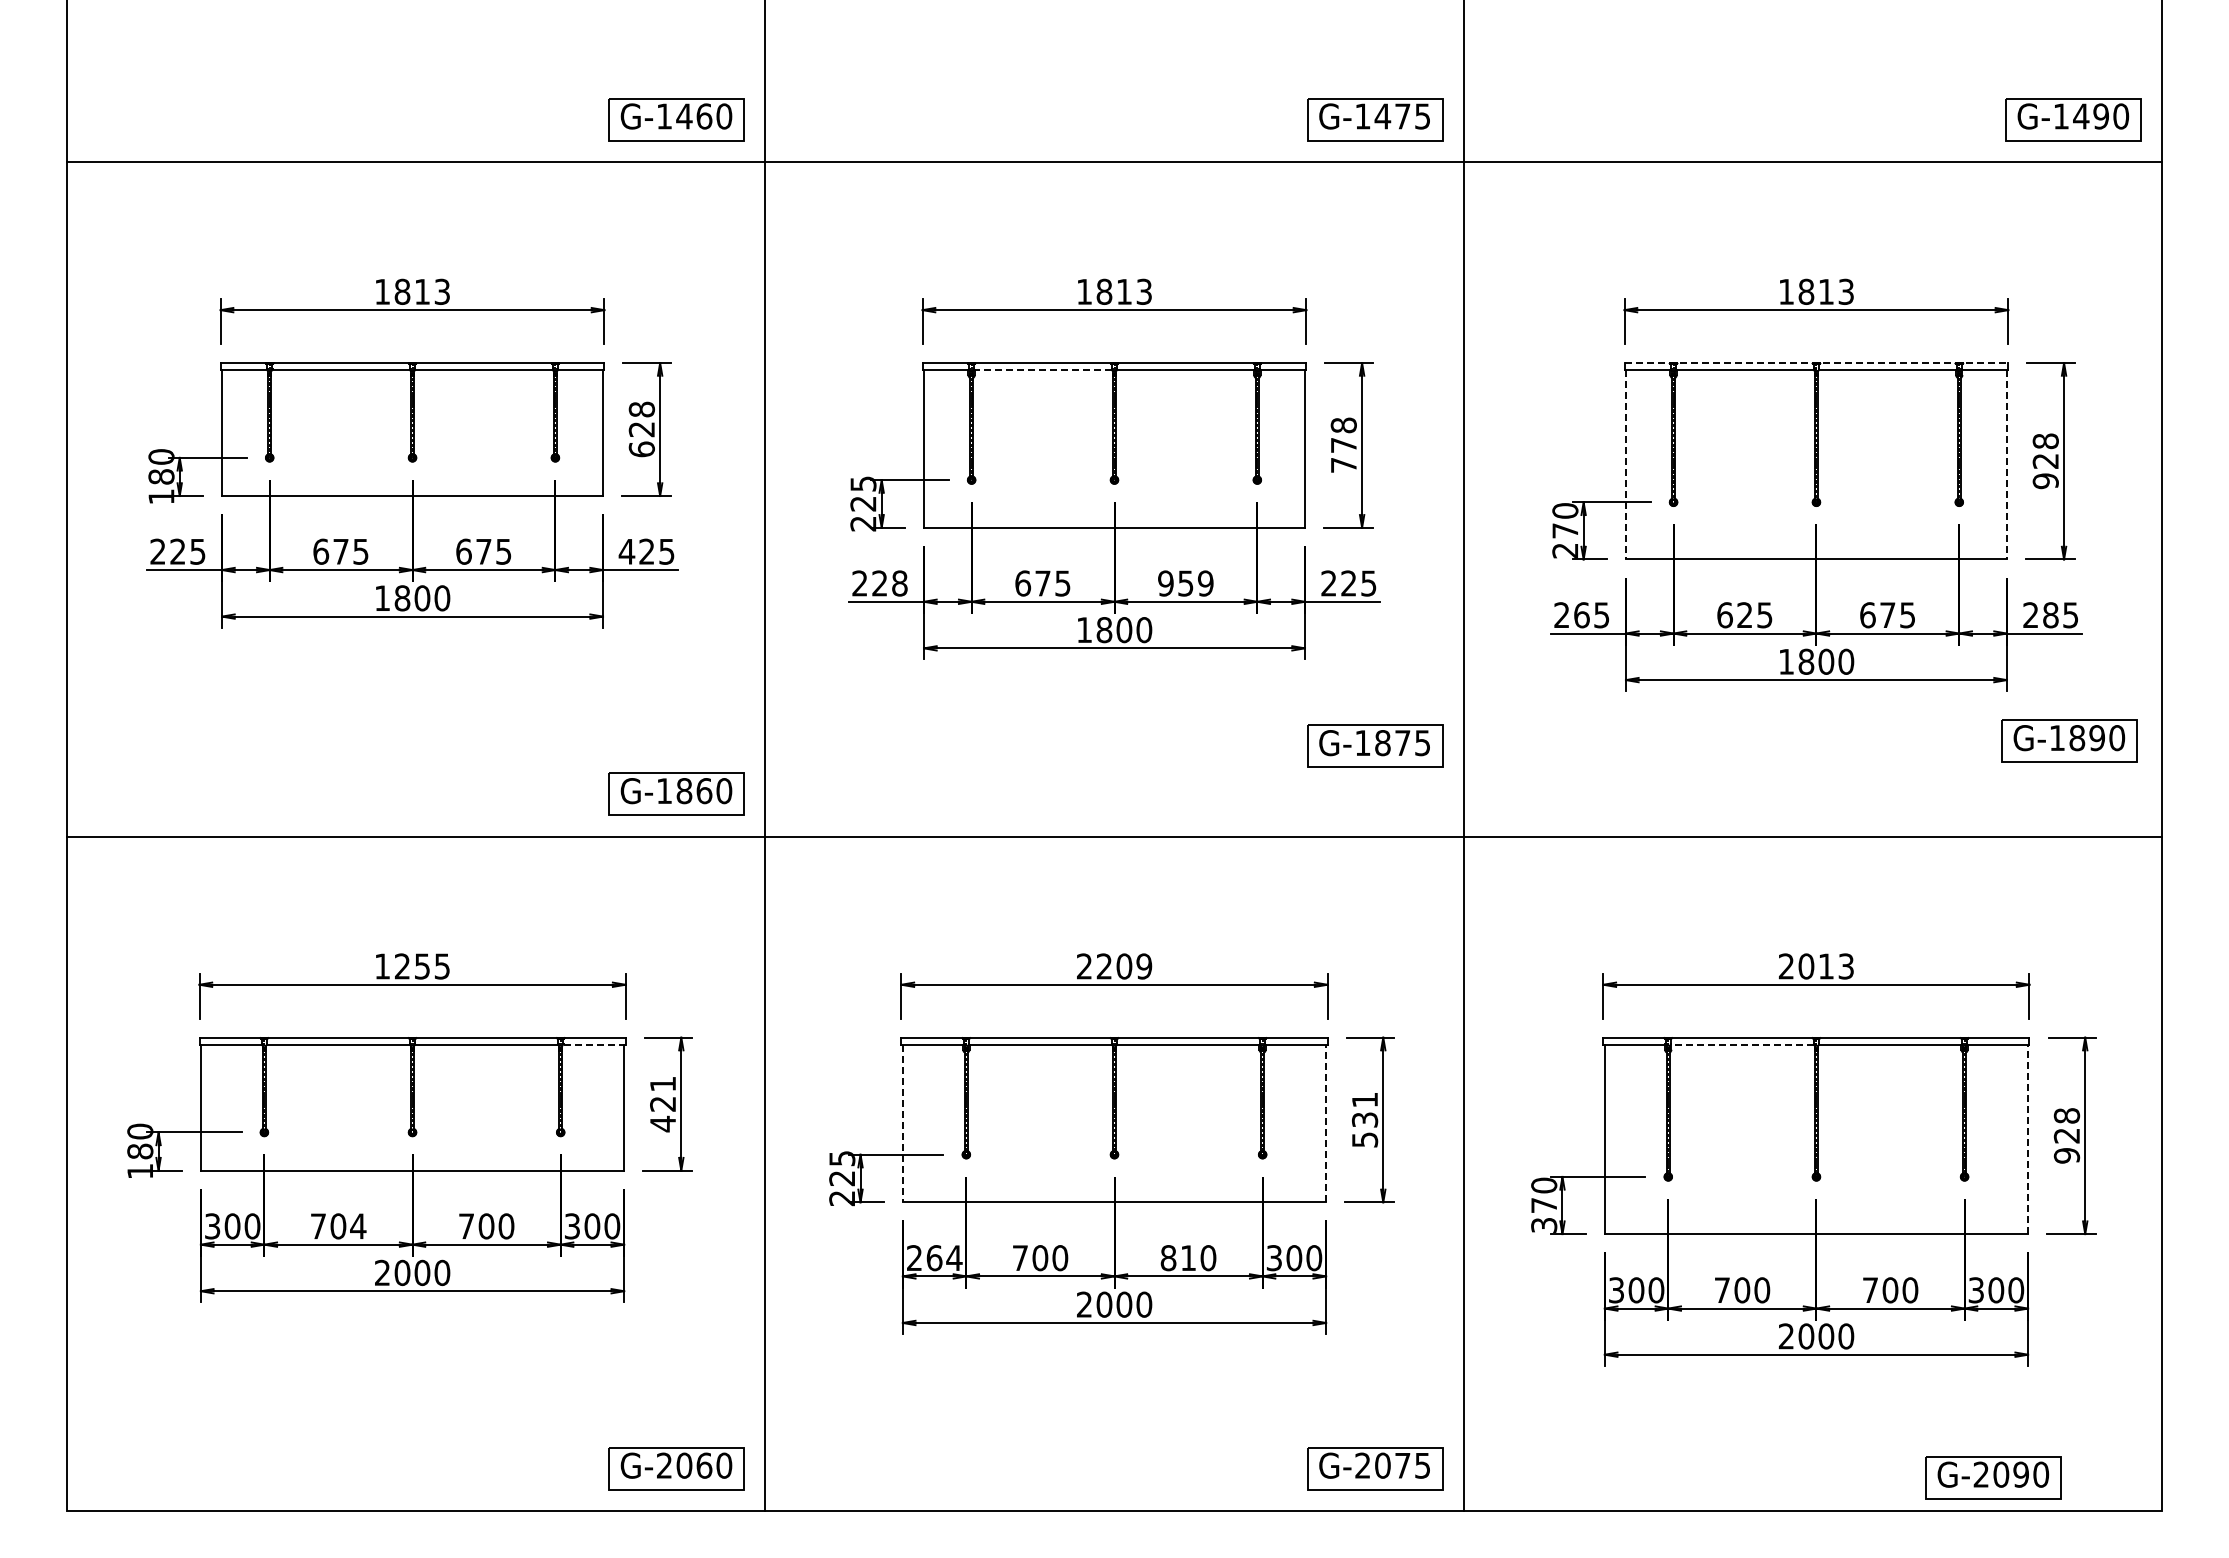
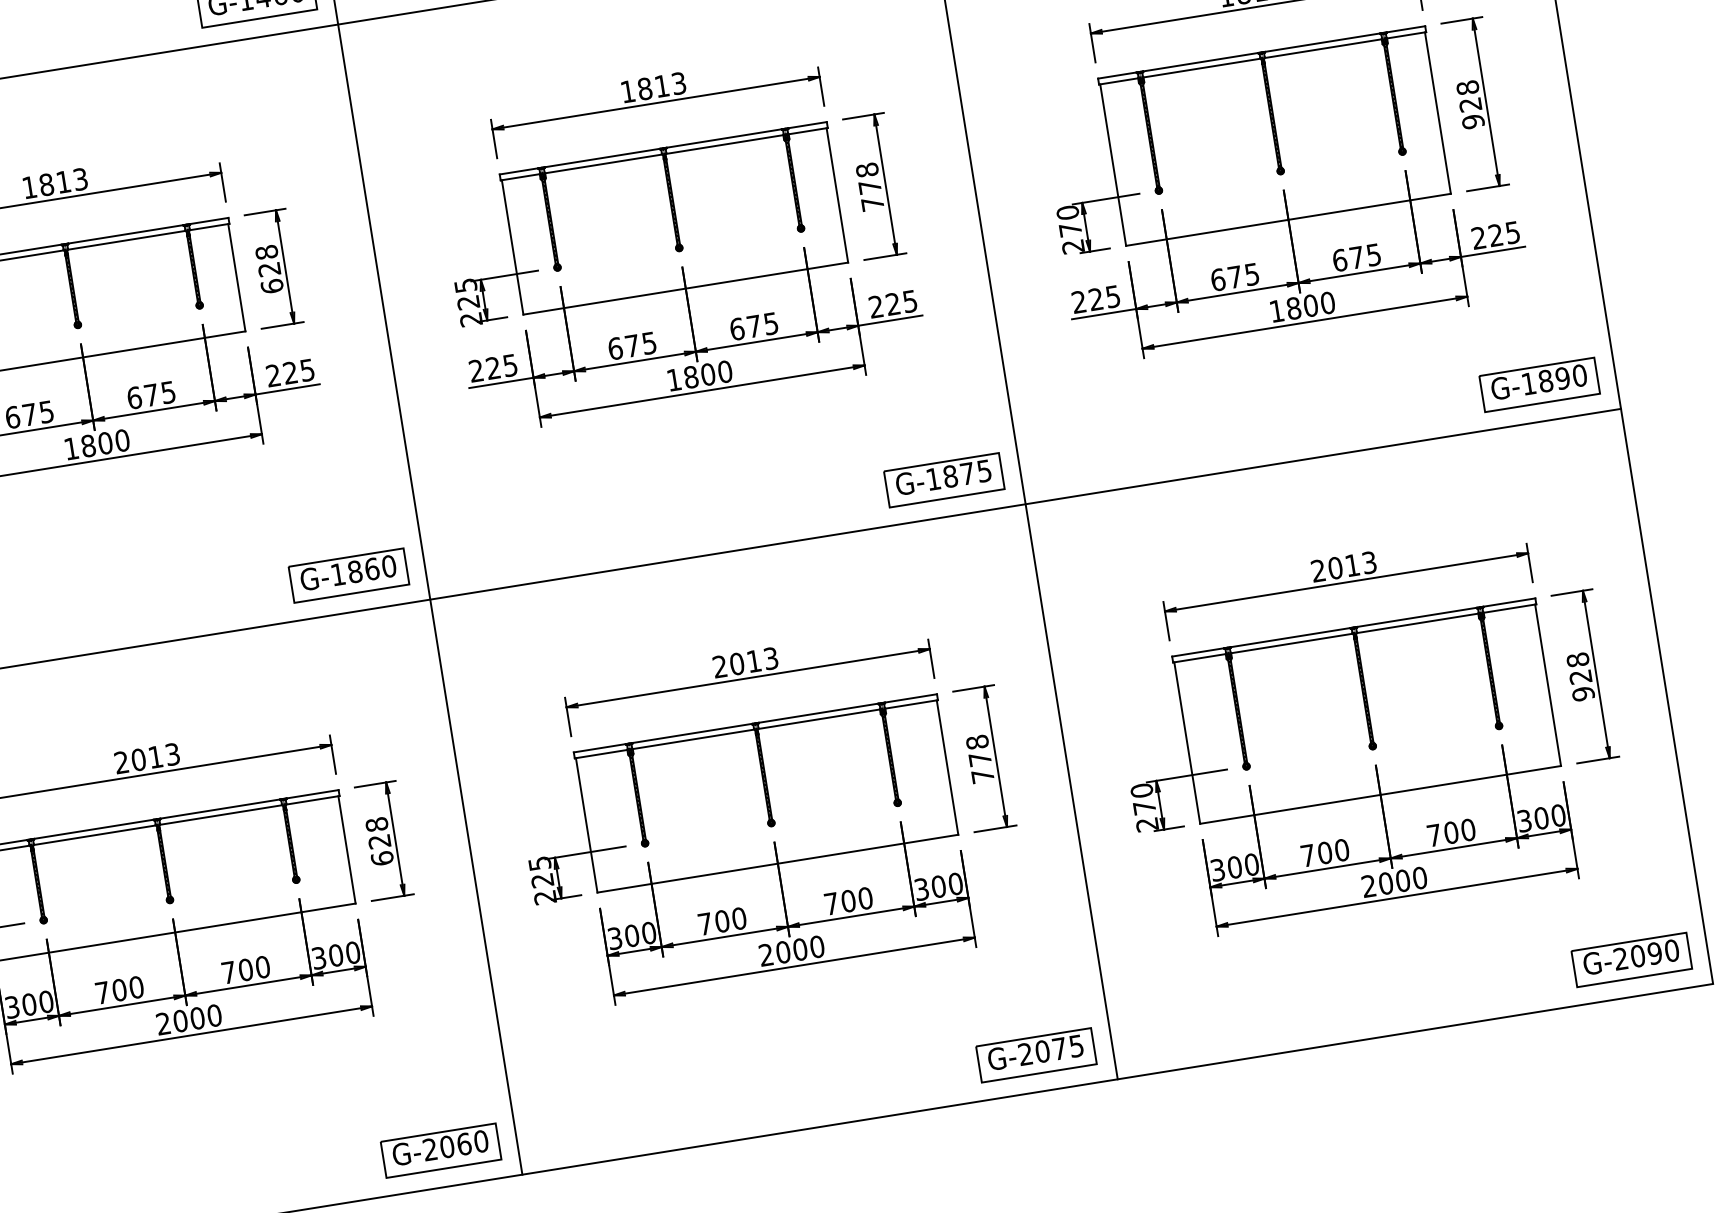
line: (1816, 363) -> (1261, 52), dashed -> solid
line: (1043, 370) -> (603, 164), dashed -> solid
line: (1625, 464) -> (1112, 164), dashed -> solid
line: (2006, 464) -> (1437, 112), dashed -> solid
text: (626, 551) -> (273, 375), 425 -> 225
text: (899, 583) -> (510, 365), 228 -> 225
text: (1185, 583) -> (753, 326), 959 -> 675
text: (1744, 614) -> (1234, 276), 625 -> 675
text: (1581, 615) -> (1095, 299), 265 -> 225
text: (2050, 615) -> (1495, 235), 285 -> 225
part: (2069, 740) -> (1539, 384), moved
part: (1375, 745) -> (944, 479), moved
text: (412, 966) -> (147, 758), 1255 -> 2013
text: (1124, 966) -> (754, 661), 2209 -> 2013
line: (593, 1044) -> (312, 800), dashed -> solid
line: (1742, 1044) -> (1291, 643), dashed -> solid
text: (663, 1104) -> (380, 841), 421 -> 628
text: (1364, 1119) -> (979, 758), 531 -> 778
line: (902, 1123) -> (586, 825), dashed -> solid
line: (1326, 1123) -> (947, 767), dashed -> solid
line: (2028, 1139) -> (1548, 685), dashed -> solid
text: (1544, 1225) -> (1147, 824), 370 -> 270
text: (358, 1226) -> (136, 987), 704 -> 700
text: (934, 1258) -> (632, 936), 264 -> 300
text: (1178, 1258) -> (840, 902), 810 -> 700
part: (1993, 1477) -> (1631, 959), moved

